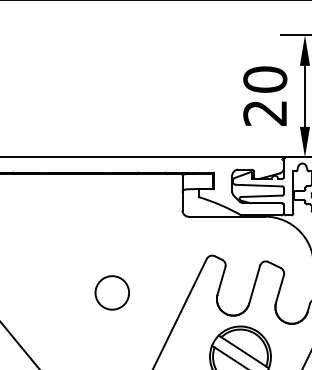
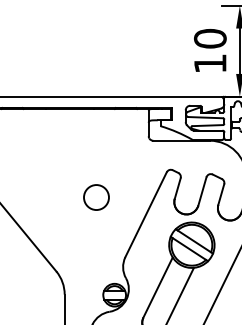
text: (265, 112) -> (210, 63), 20 -> 10

